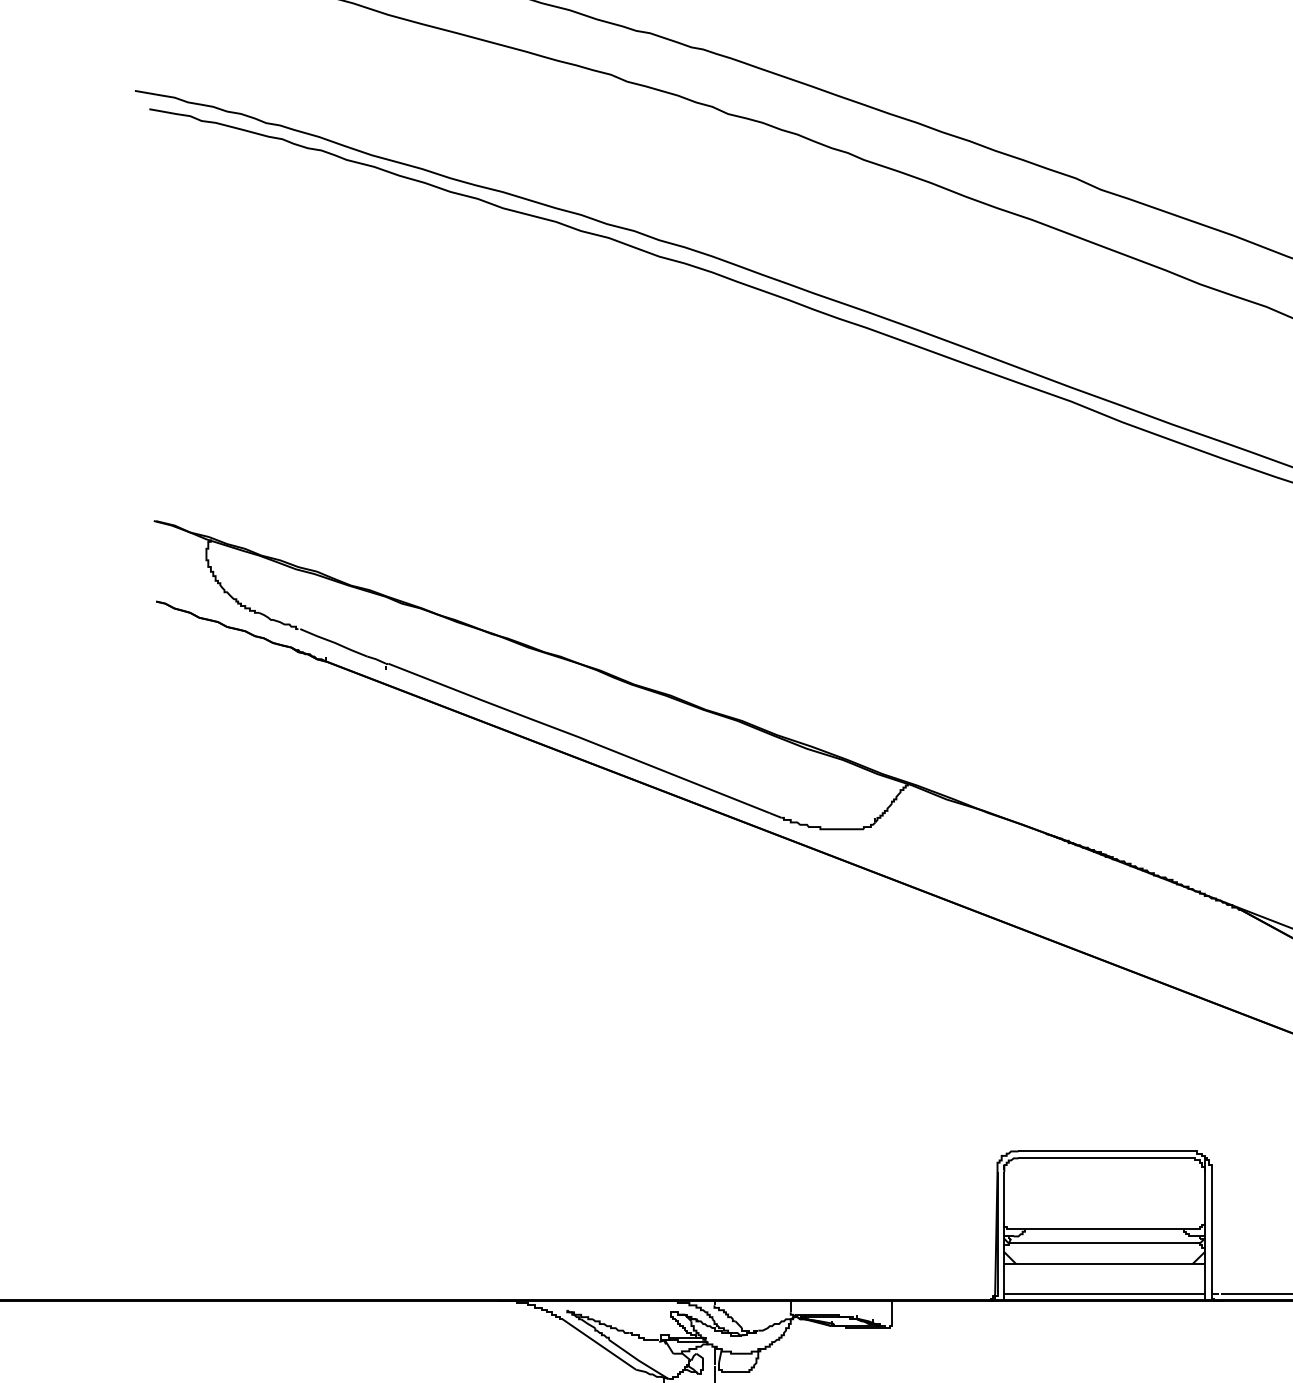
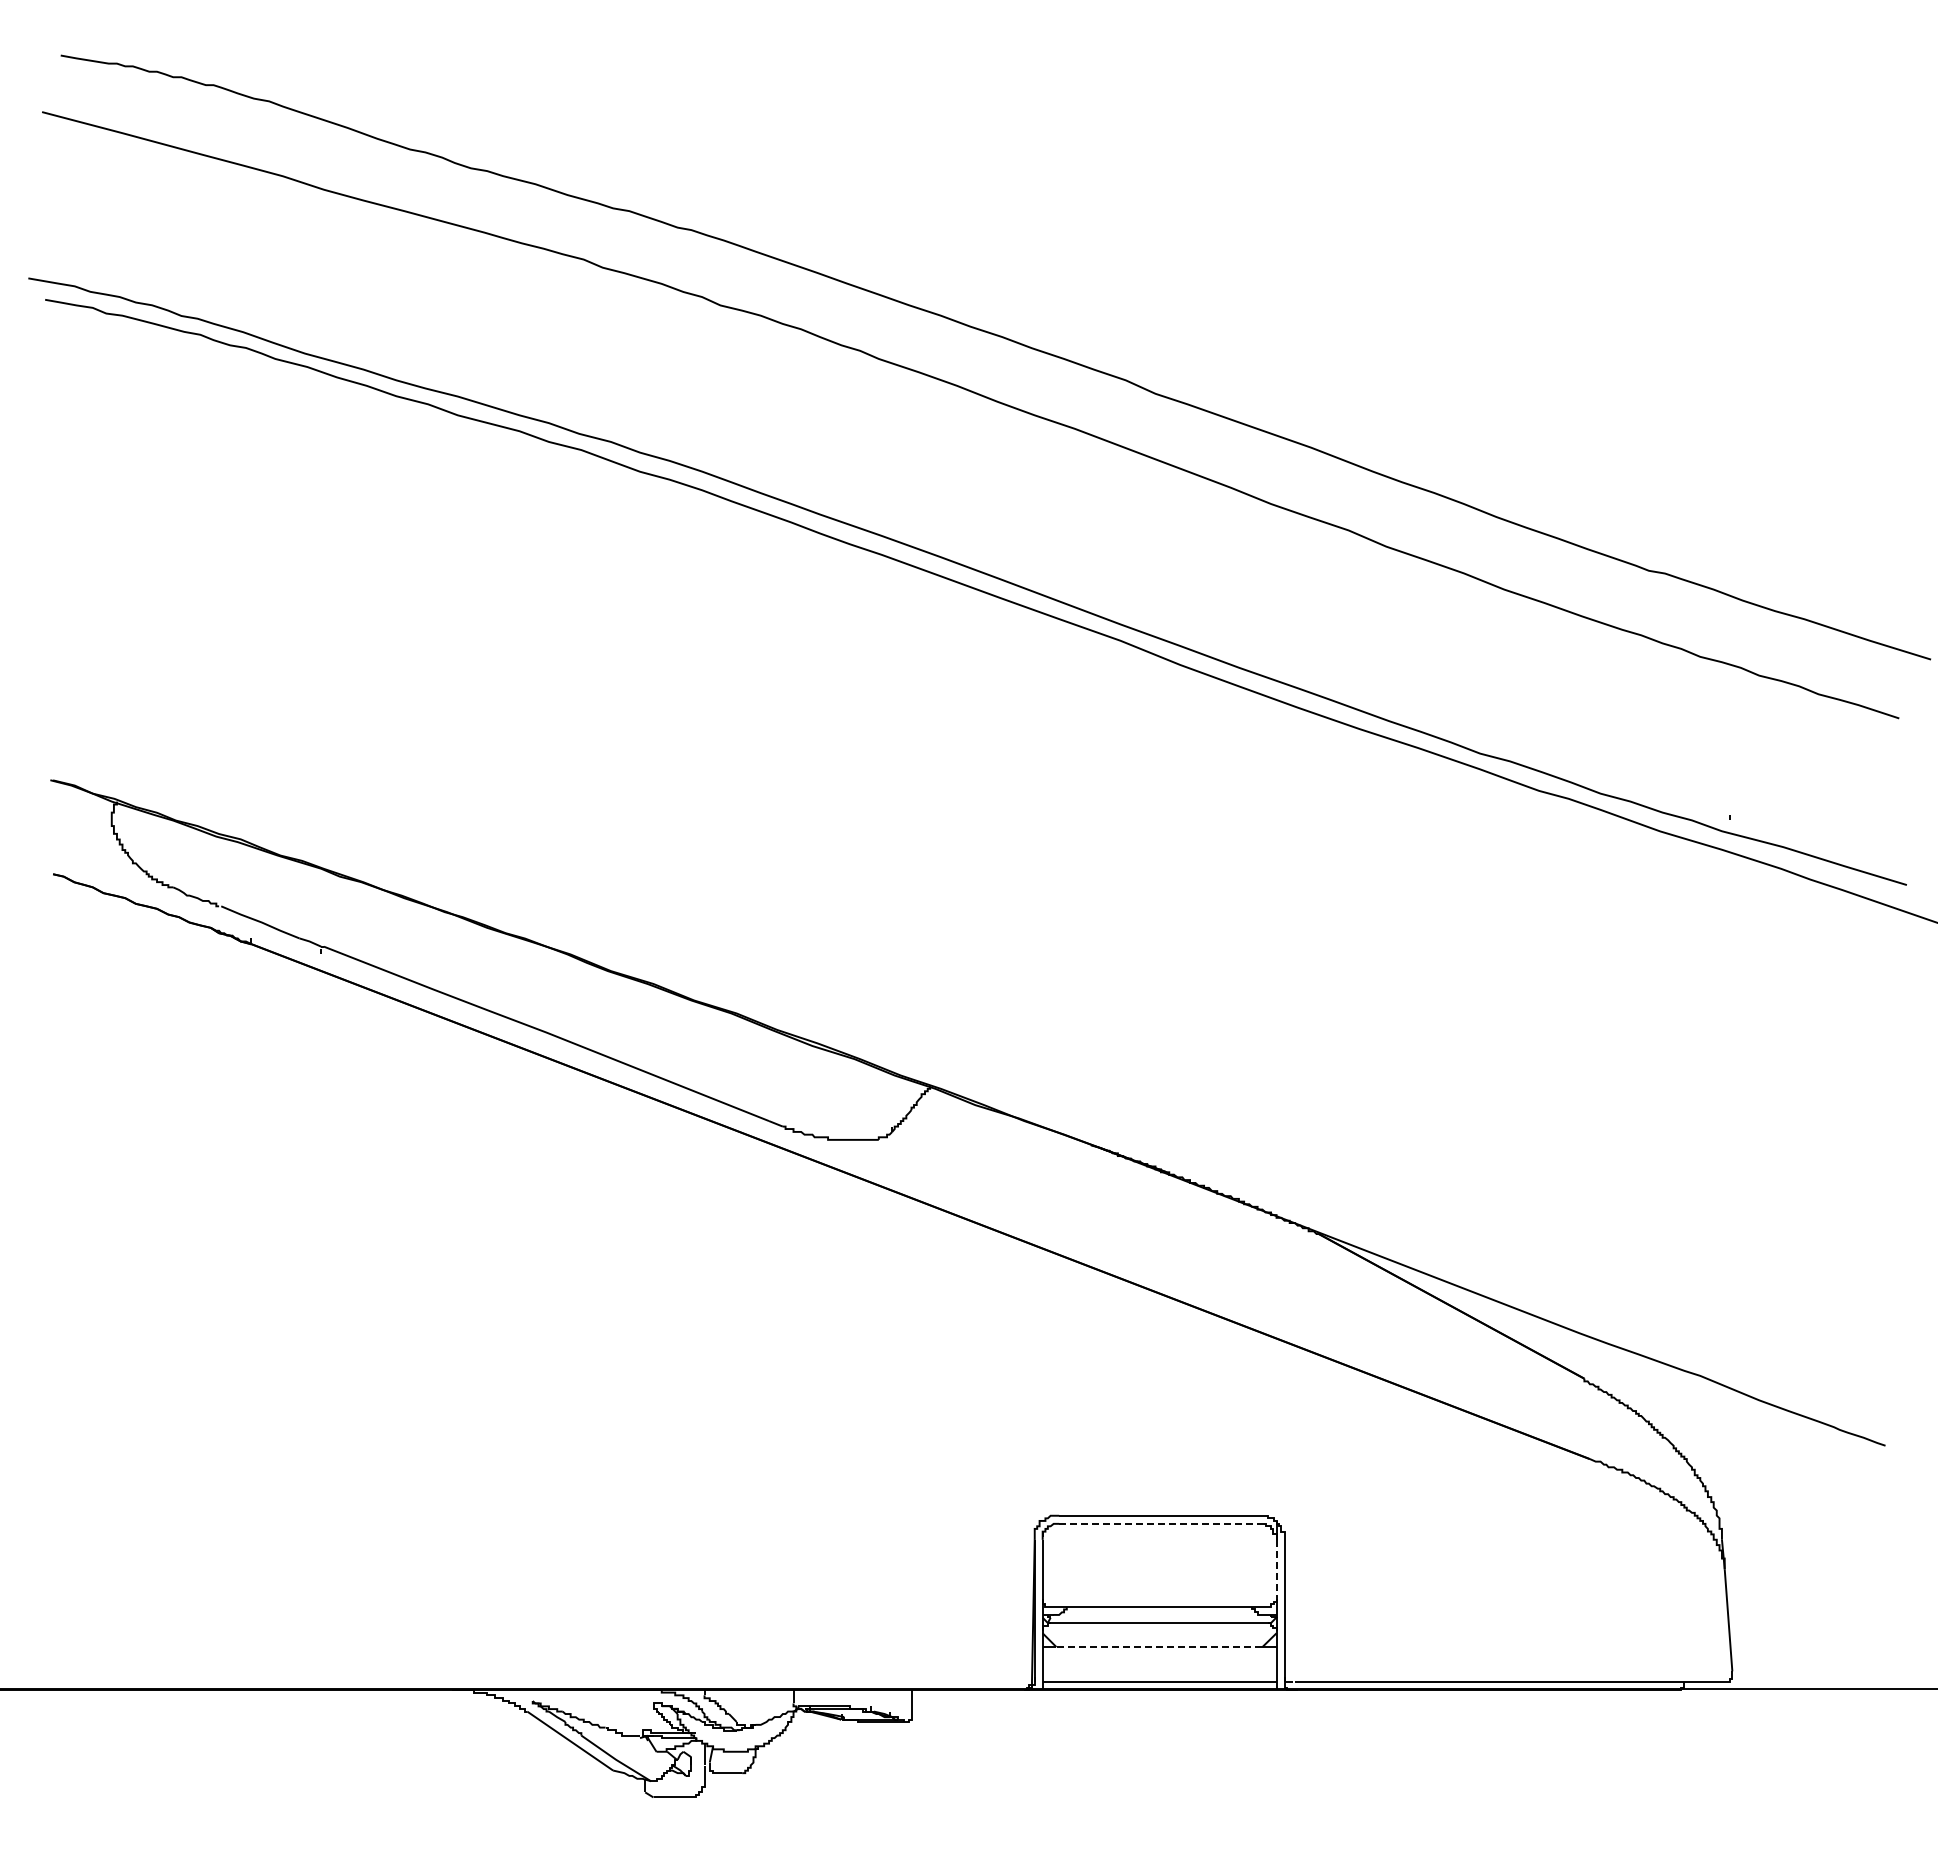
line: (1105, 1158) -> (1160, 1523), solid -> dashed
line: (1204, 1197) -> (1276, 1569), solid -> dashed
line: (1103, 1264) -> (1158, 1647), solid -> dashed

